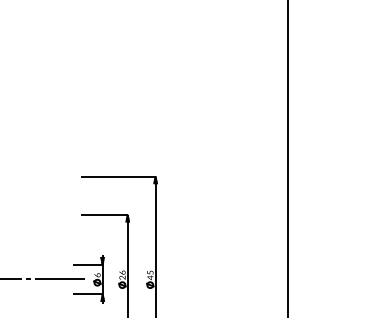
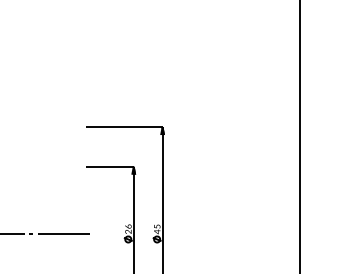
part: (88, 279) -> (93, 233), removed

